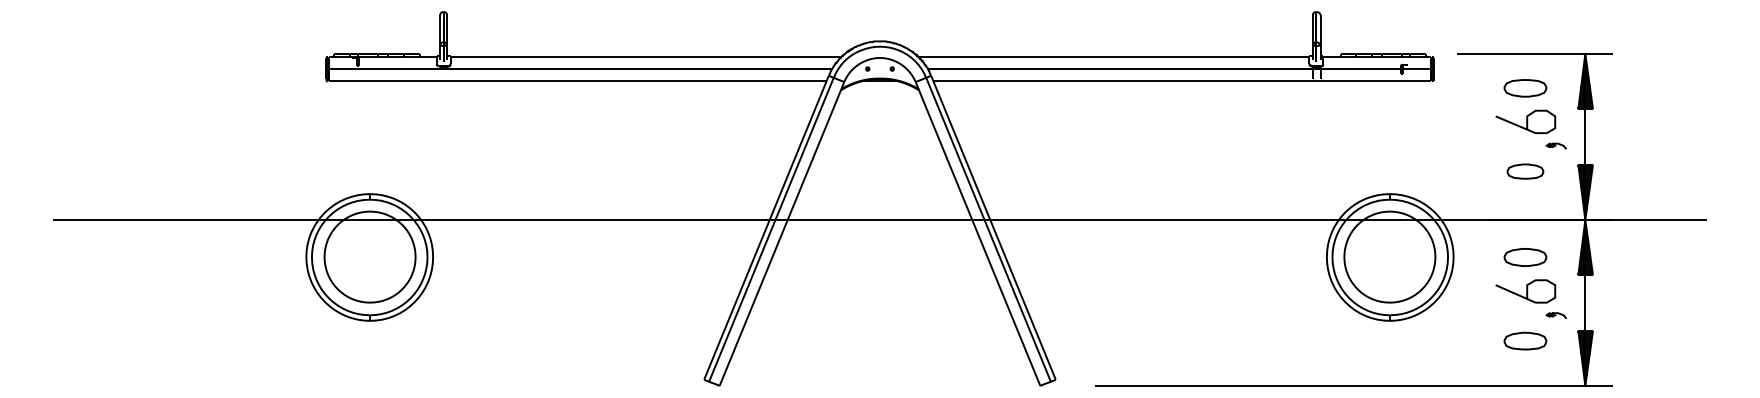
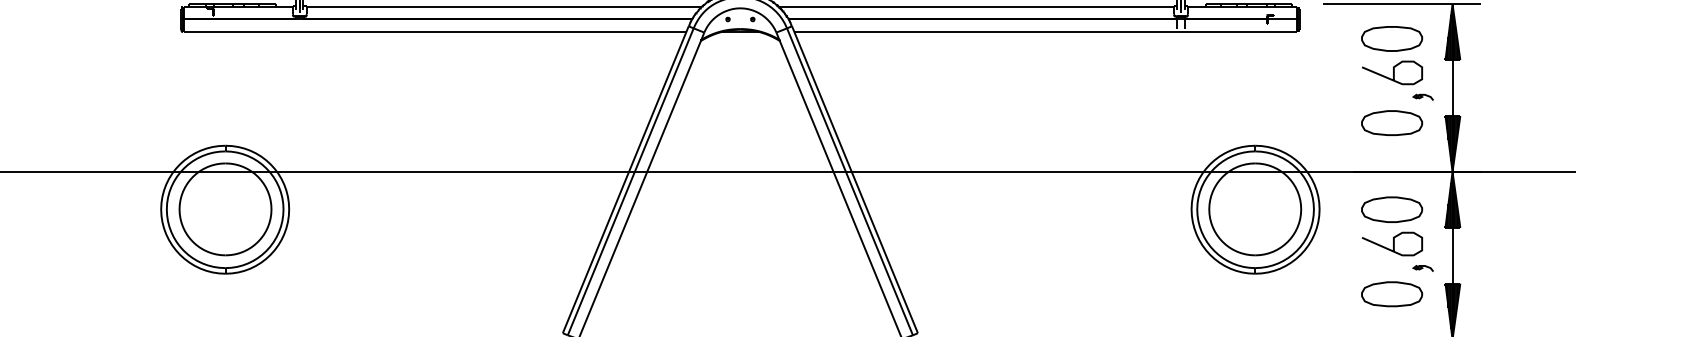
part: (1525, 88) -> (1392, 39), size x1.43
part: (1525, 171) -> (1392, 122), size x1.67
part: (1525, 257) -> (1392, 209), size x1.43
part: (1525, 340) -> (1392, 293), size x1.43

